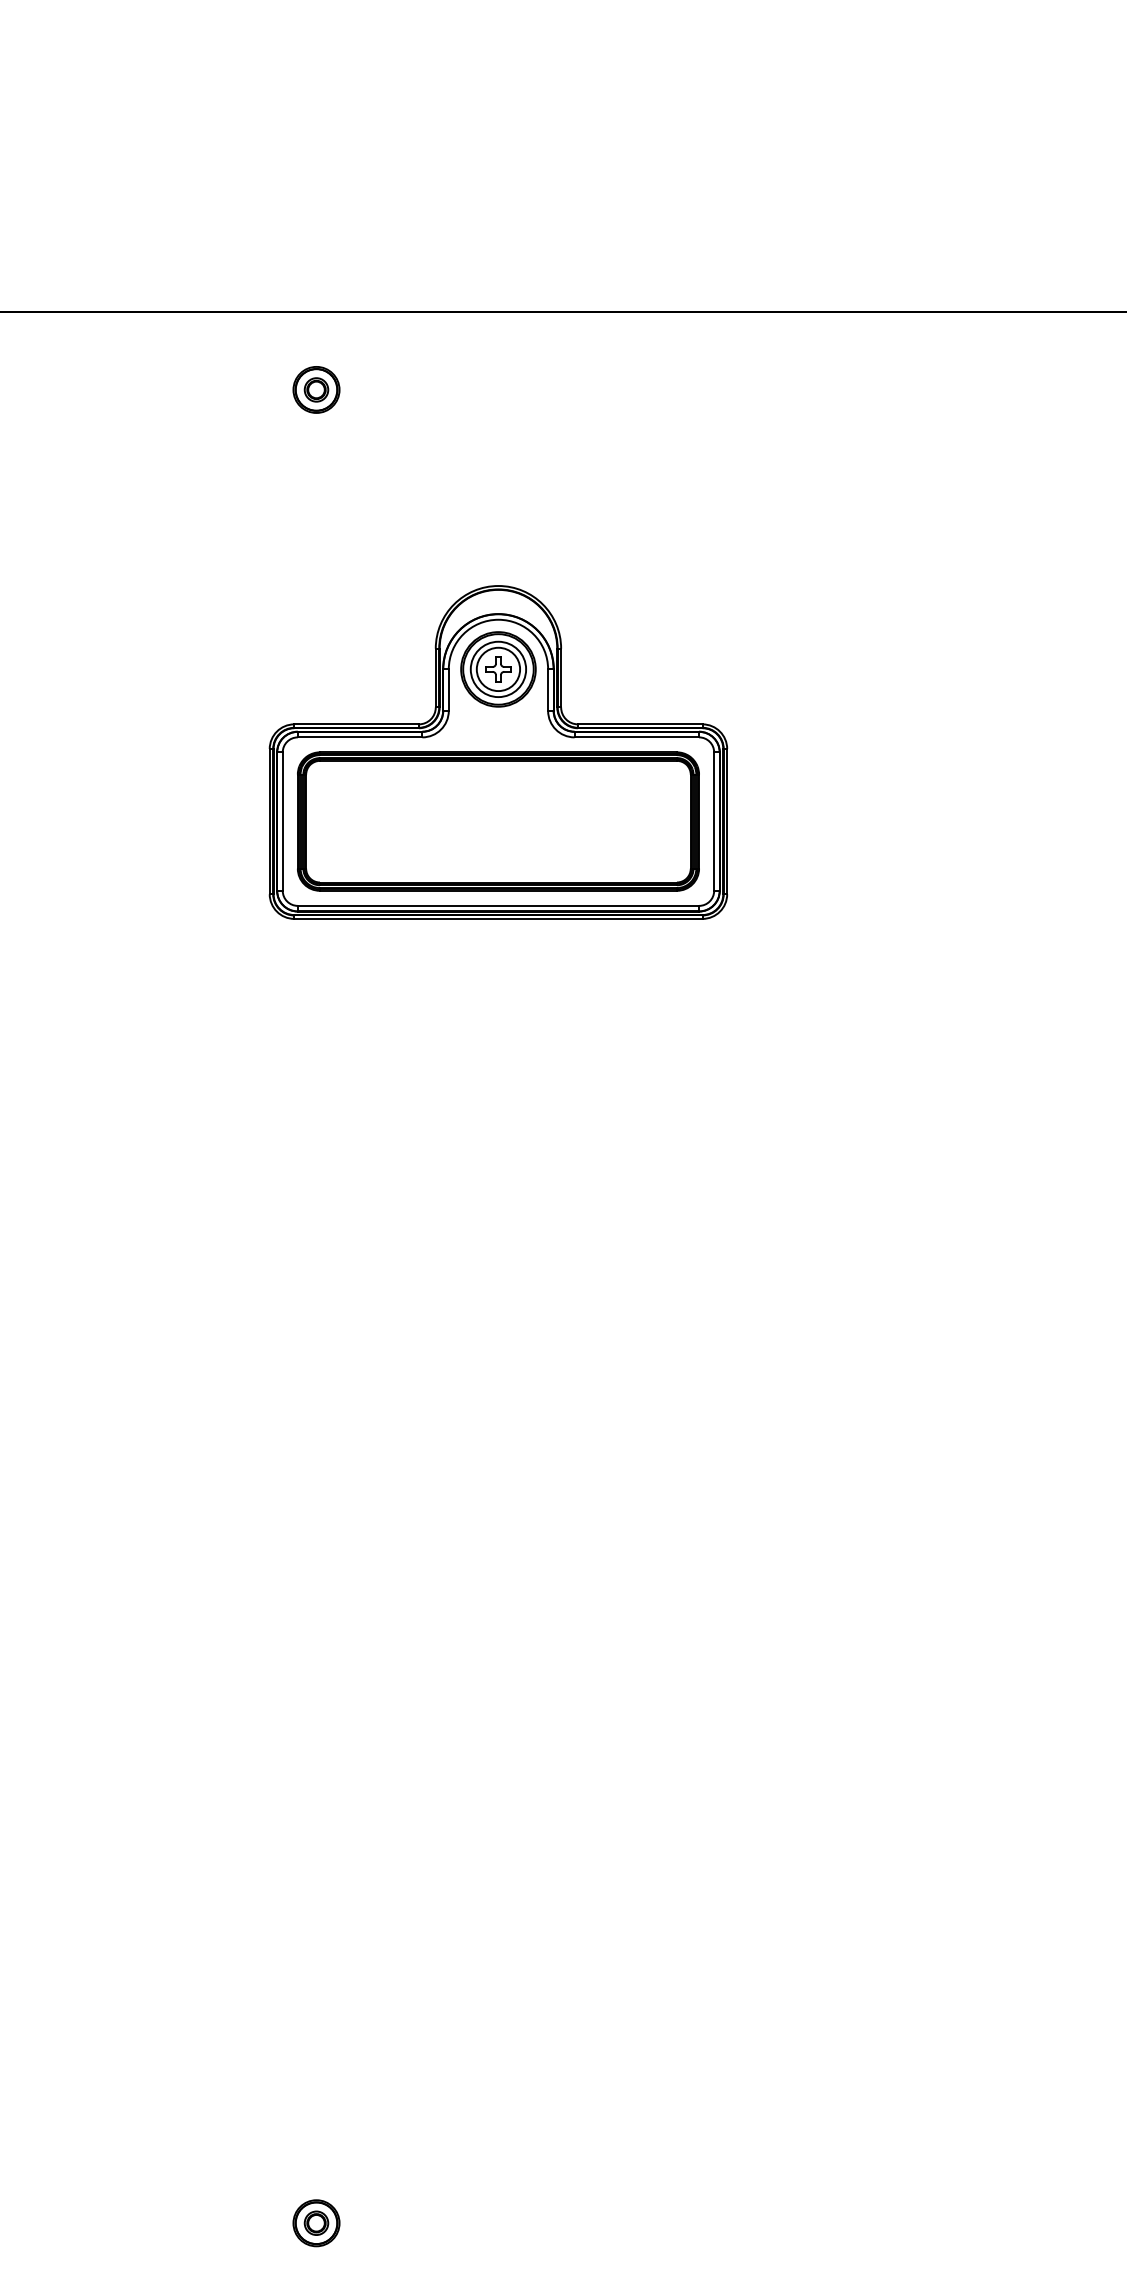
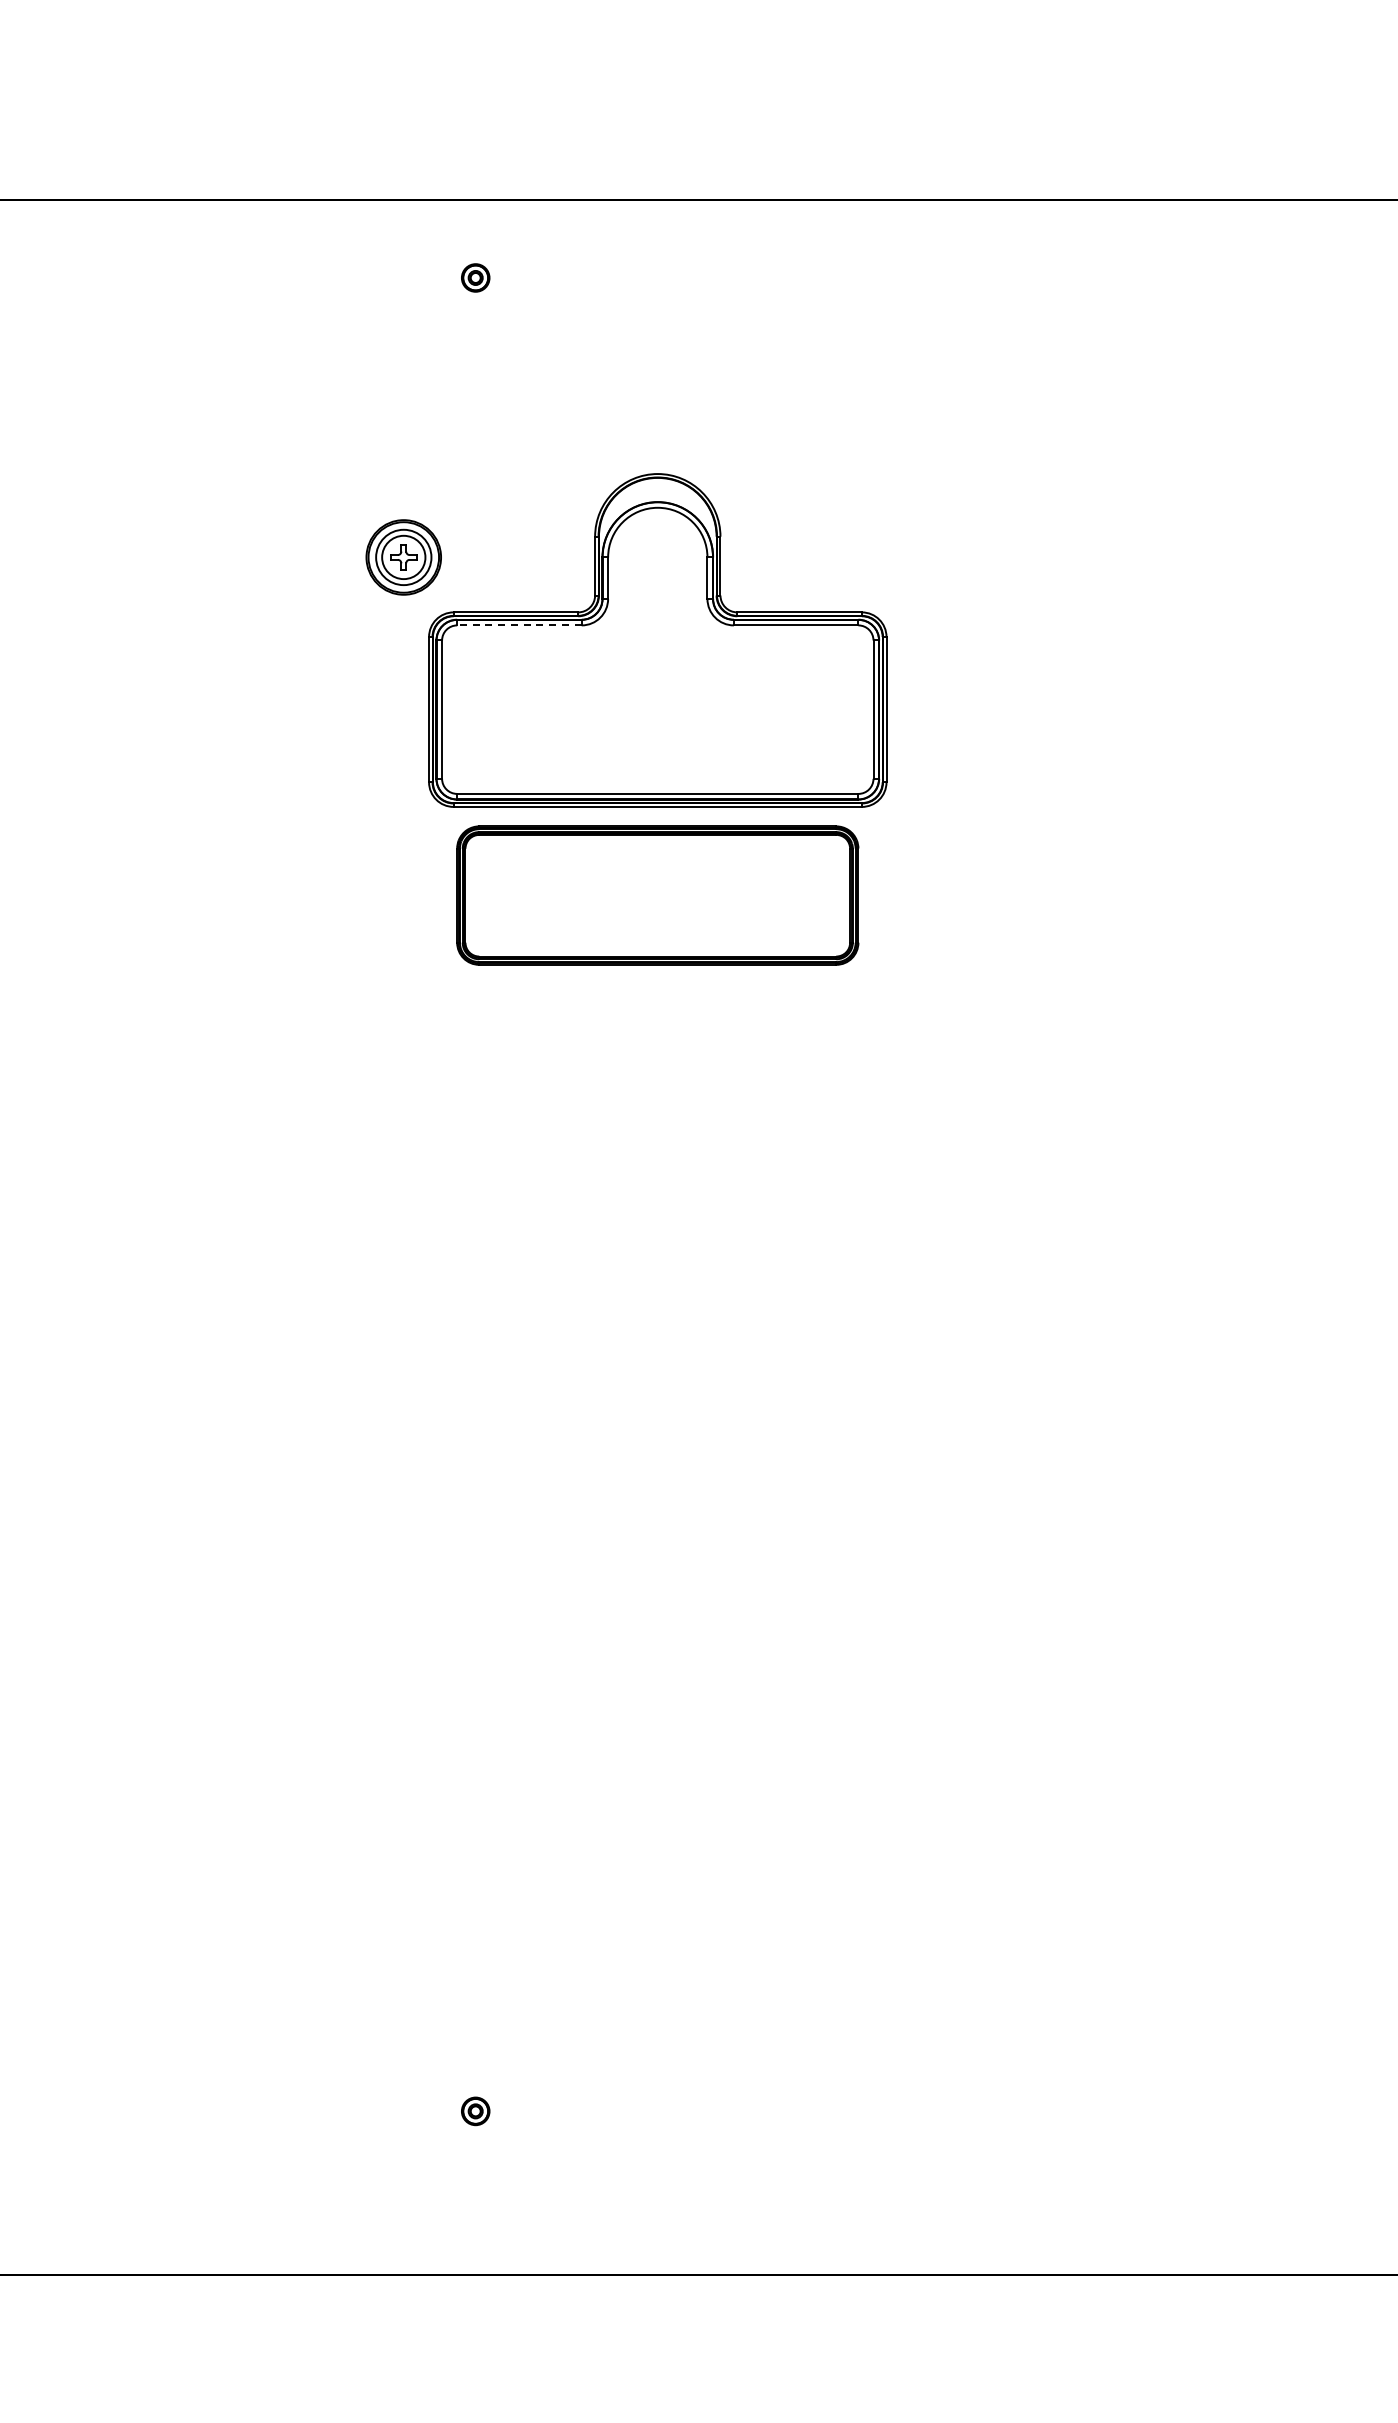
part: (316, 389) -> (475, 277), size x0.6
part: (498, 669) -> (403, 557), moved
line: (359, 737) -> (518, 625), solid -> dashed
part: (498, 821) -> (657, 895), moved
part: (316, 2223) -> (475, 2111), size x0.6

